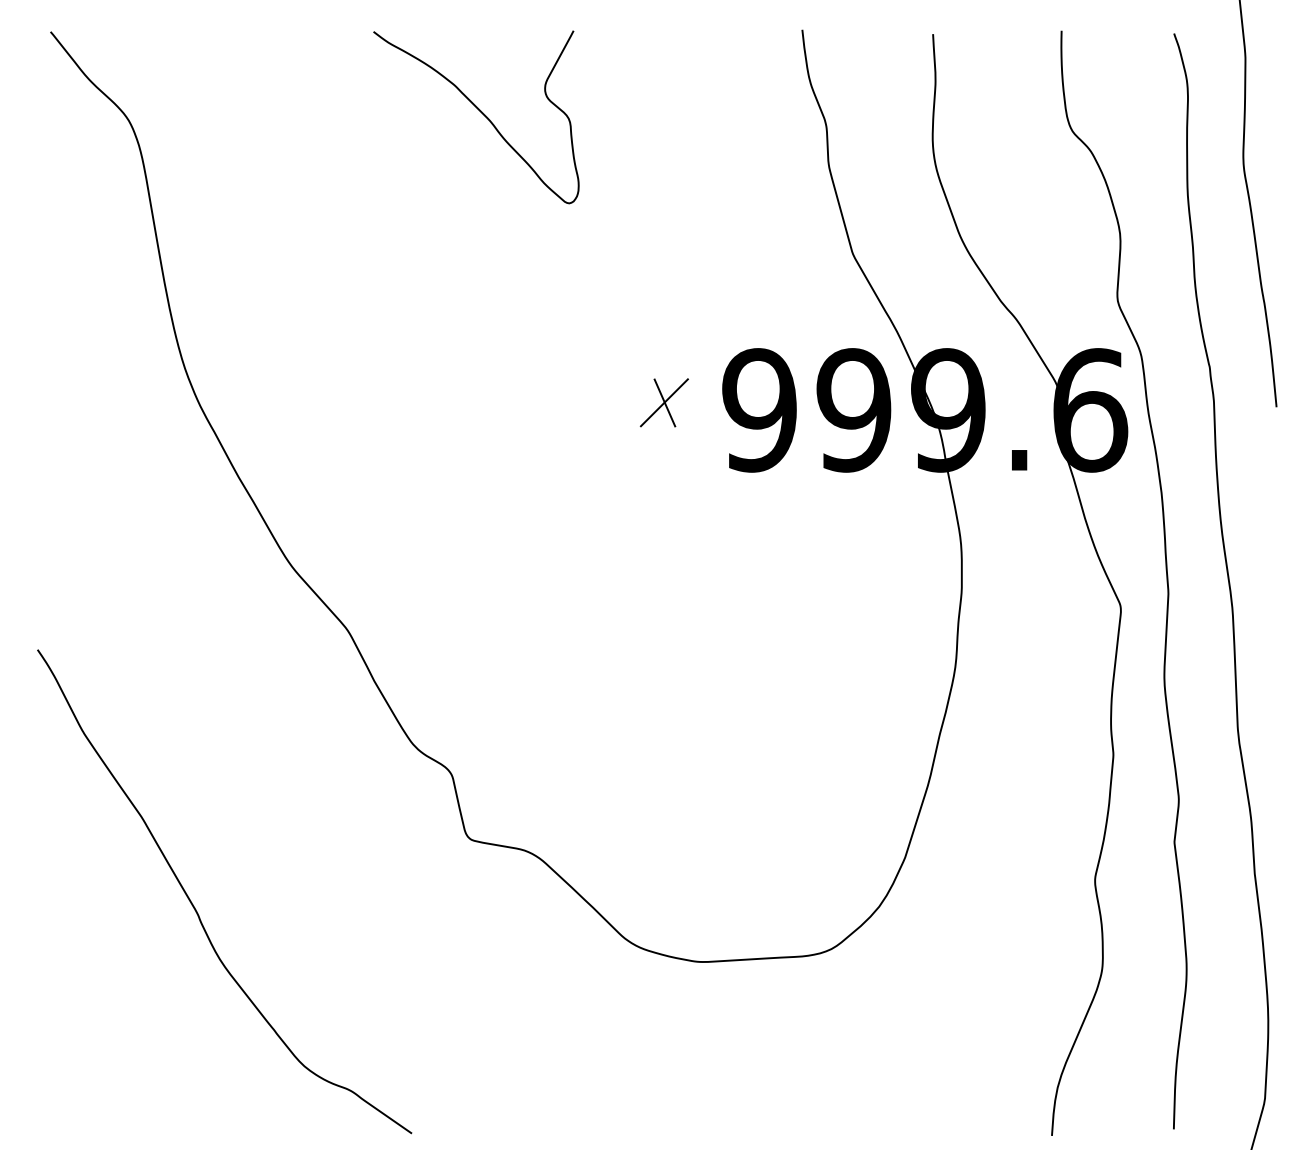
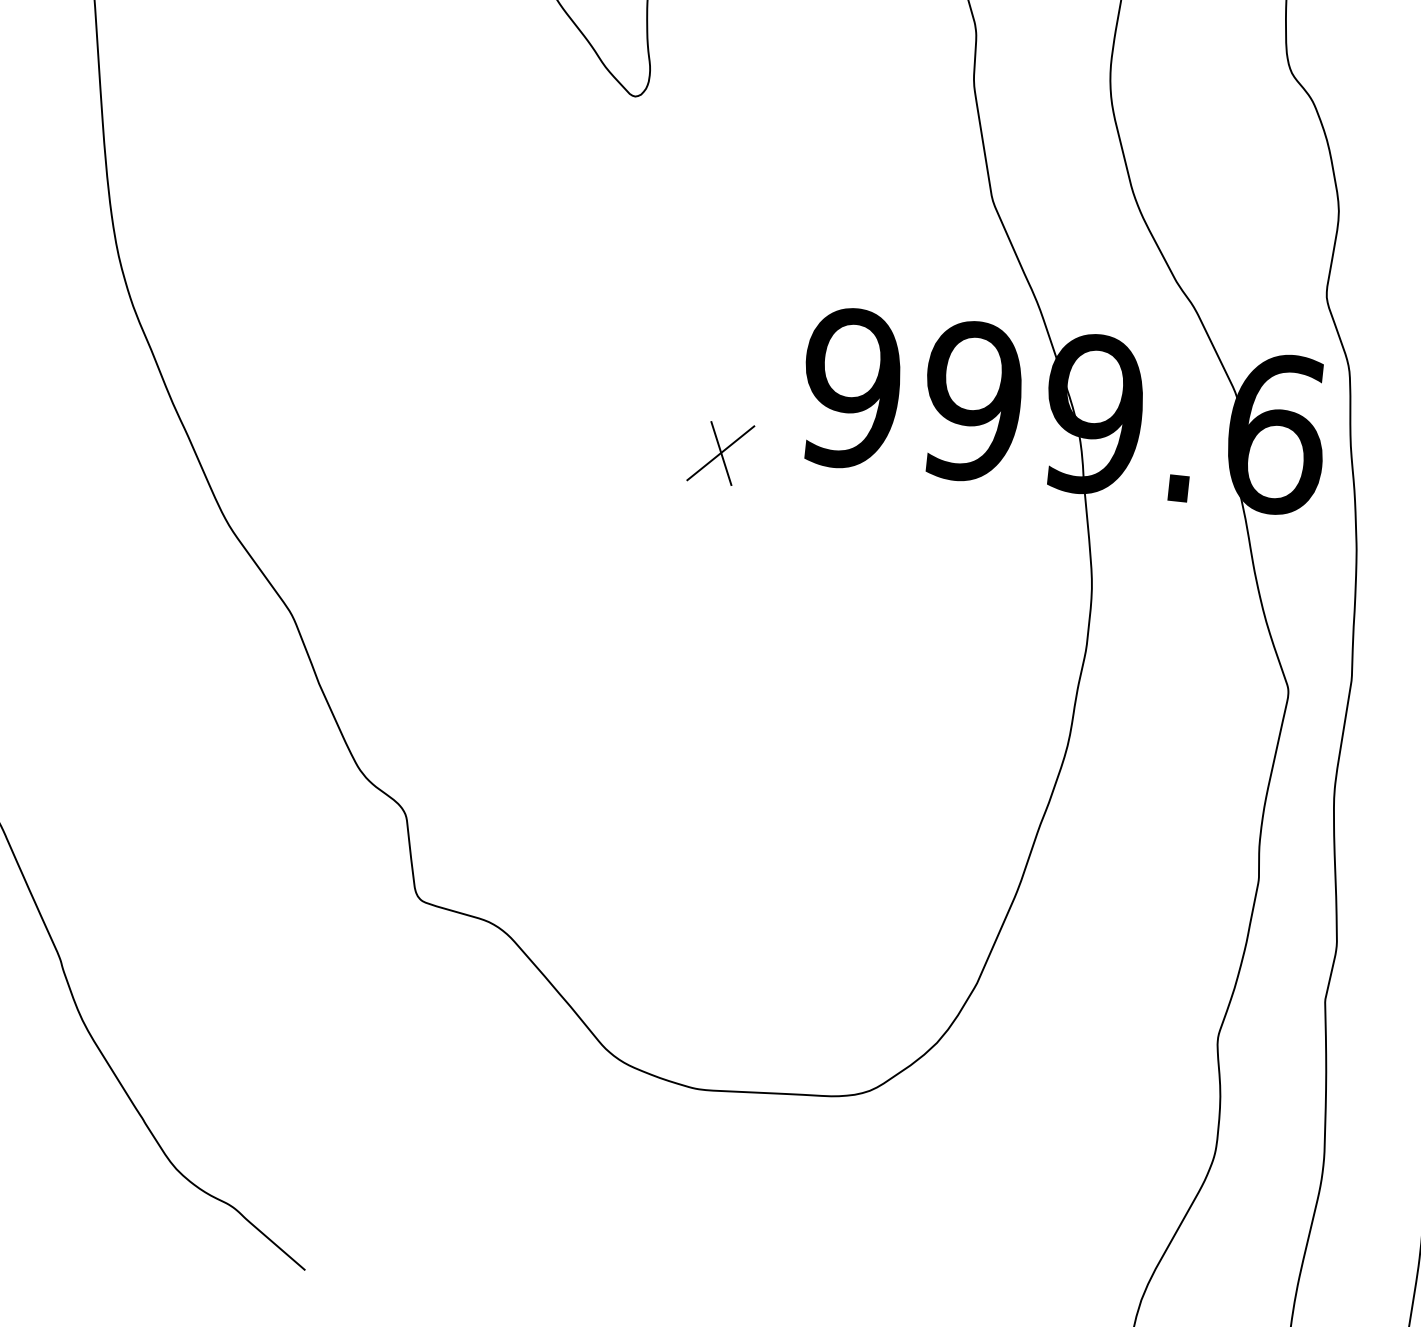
part: (663, 402) -> (719, 452), moved

